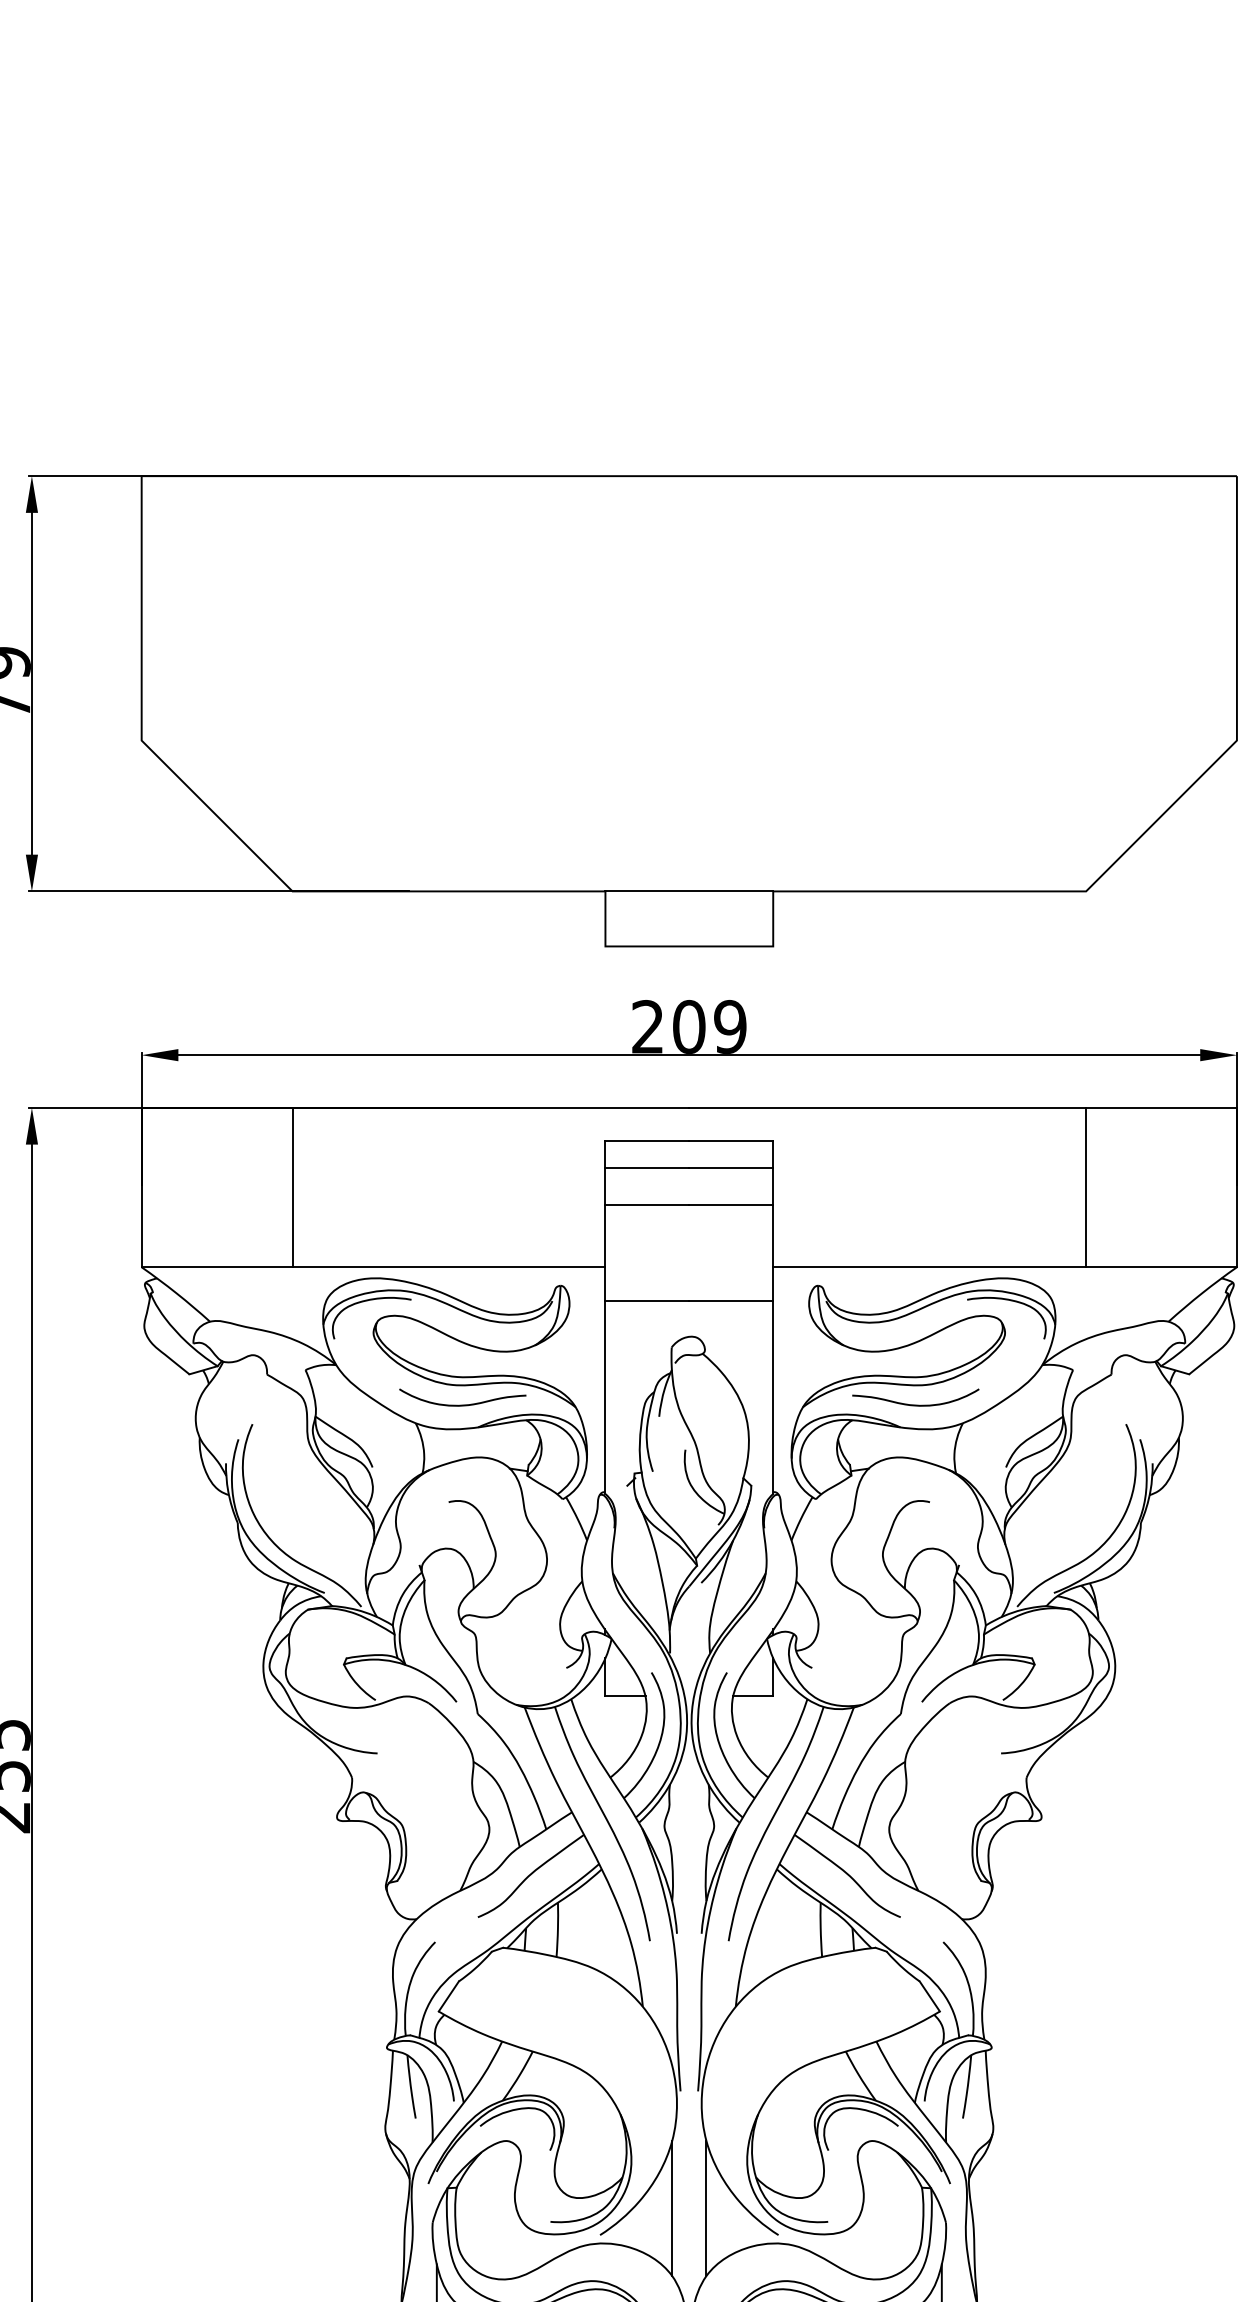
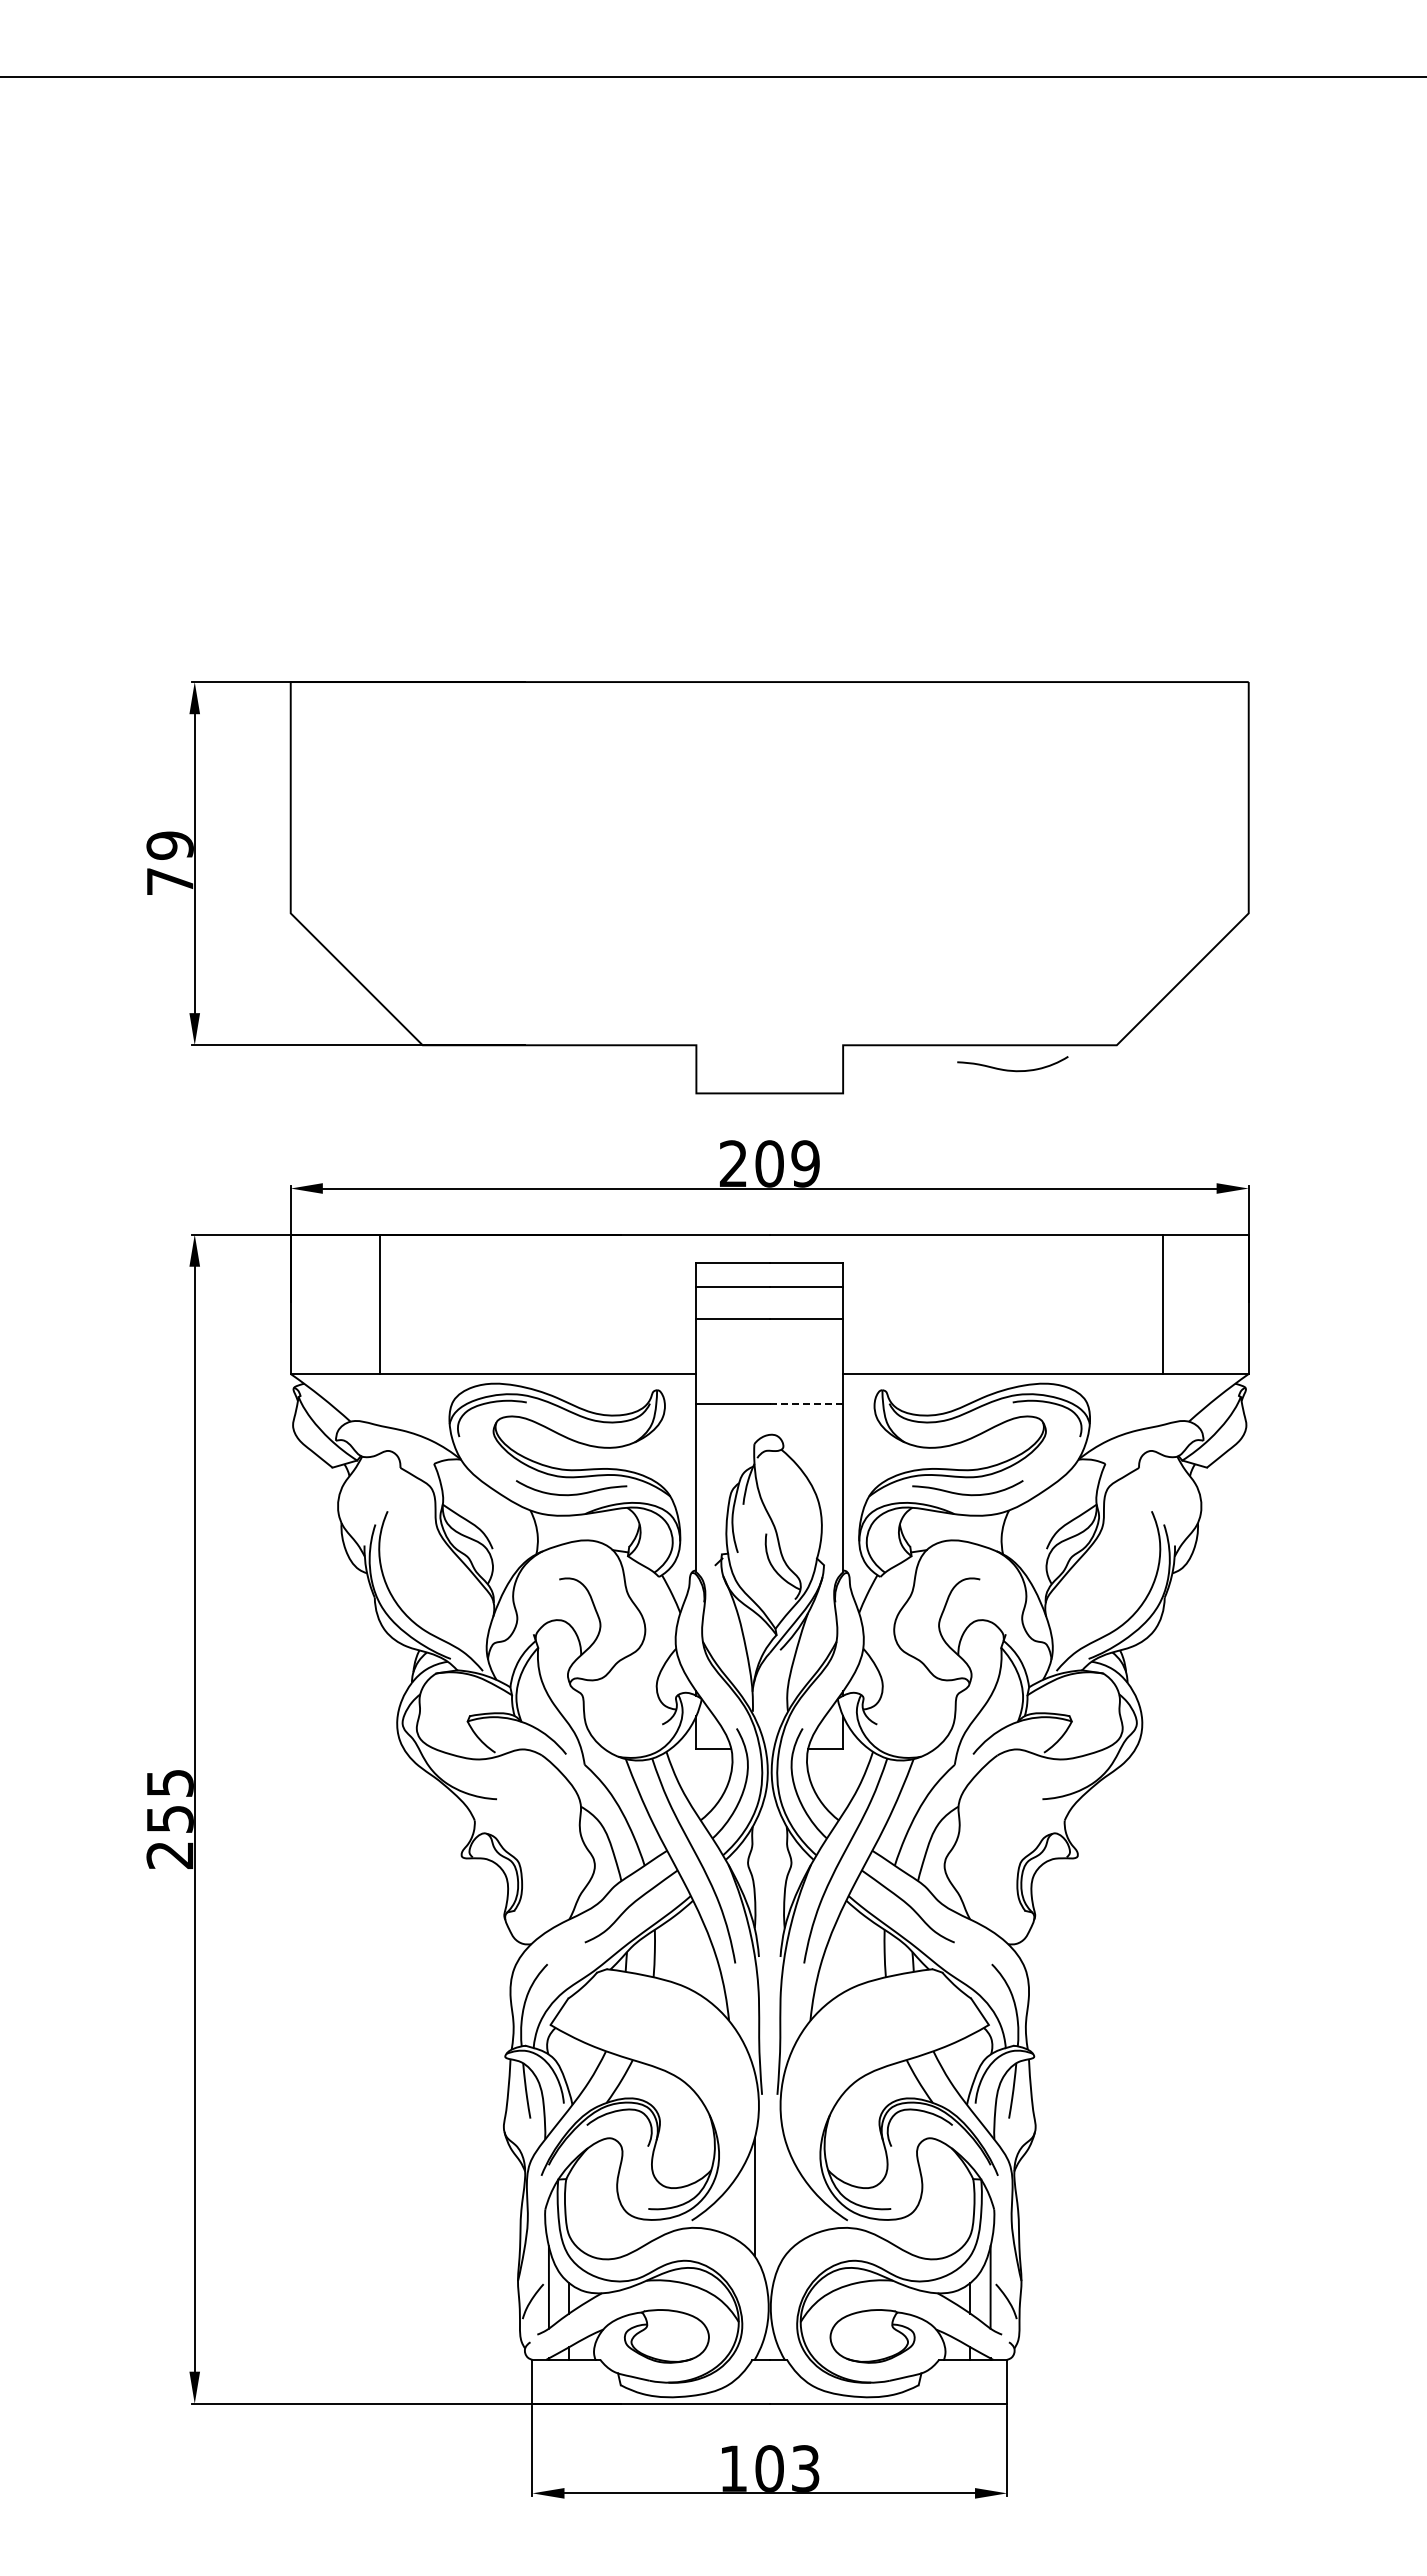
line: (689, 891) -> (769, 1045), removed
curve: (964, 919) -> (1010, 1069), added
line: (292, 1187) -> (379, 1304), moved
line: (1085, 1187) -> (1162, 1304), moved
line: (731, 1300) -> (806, 1403), solid -> dashed
line: (706, 2208) -> (784, 2197), removed

